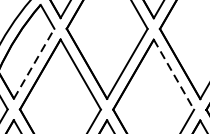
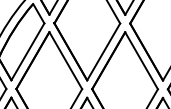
line: (33, 63) -> (27, 51), dashed -> solid
line: (173, 74) -> (141, 60), dashed -> solid

